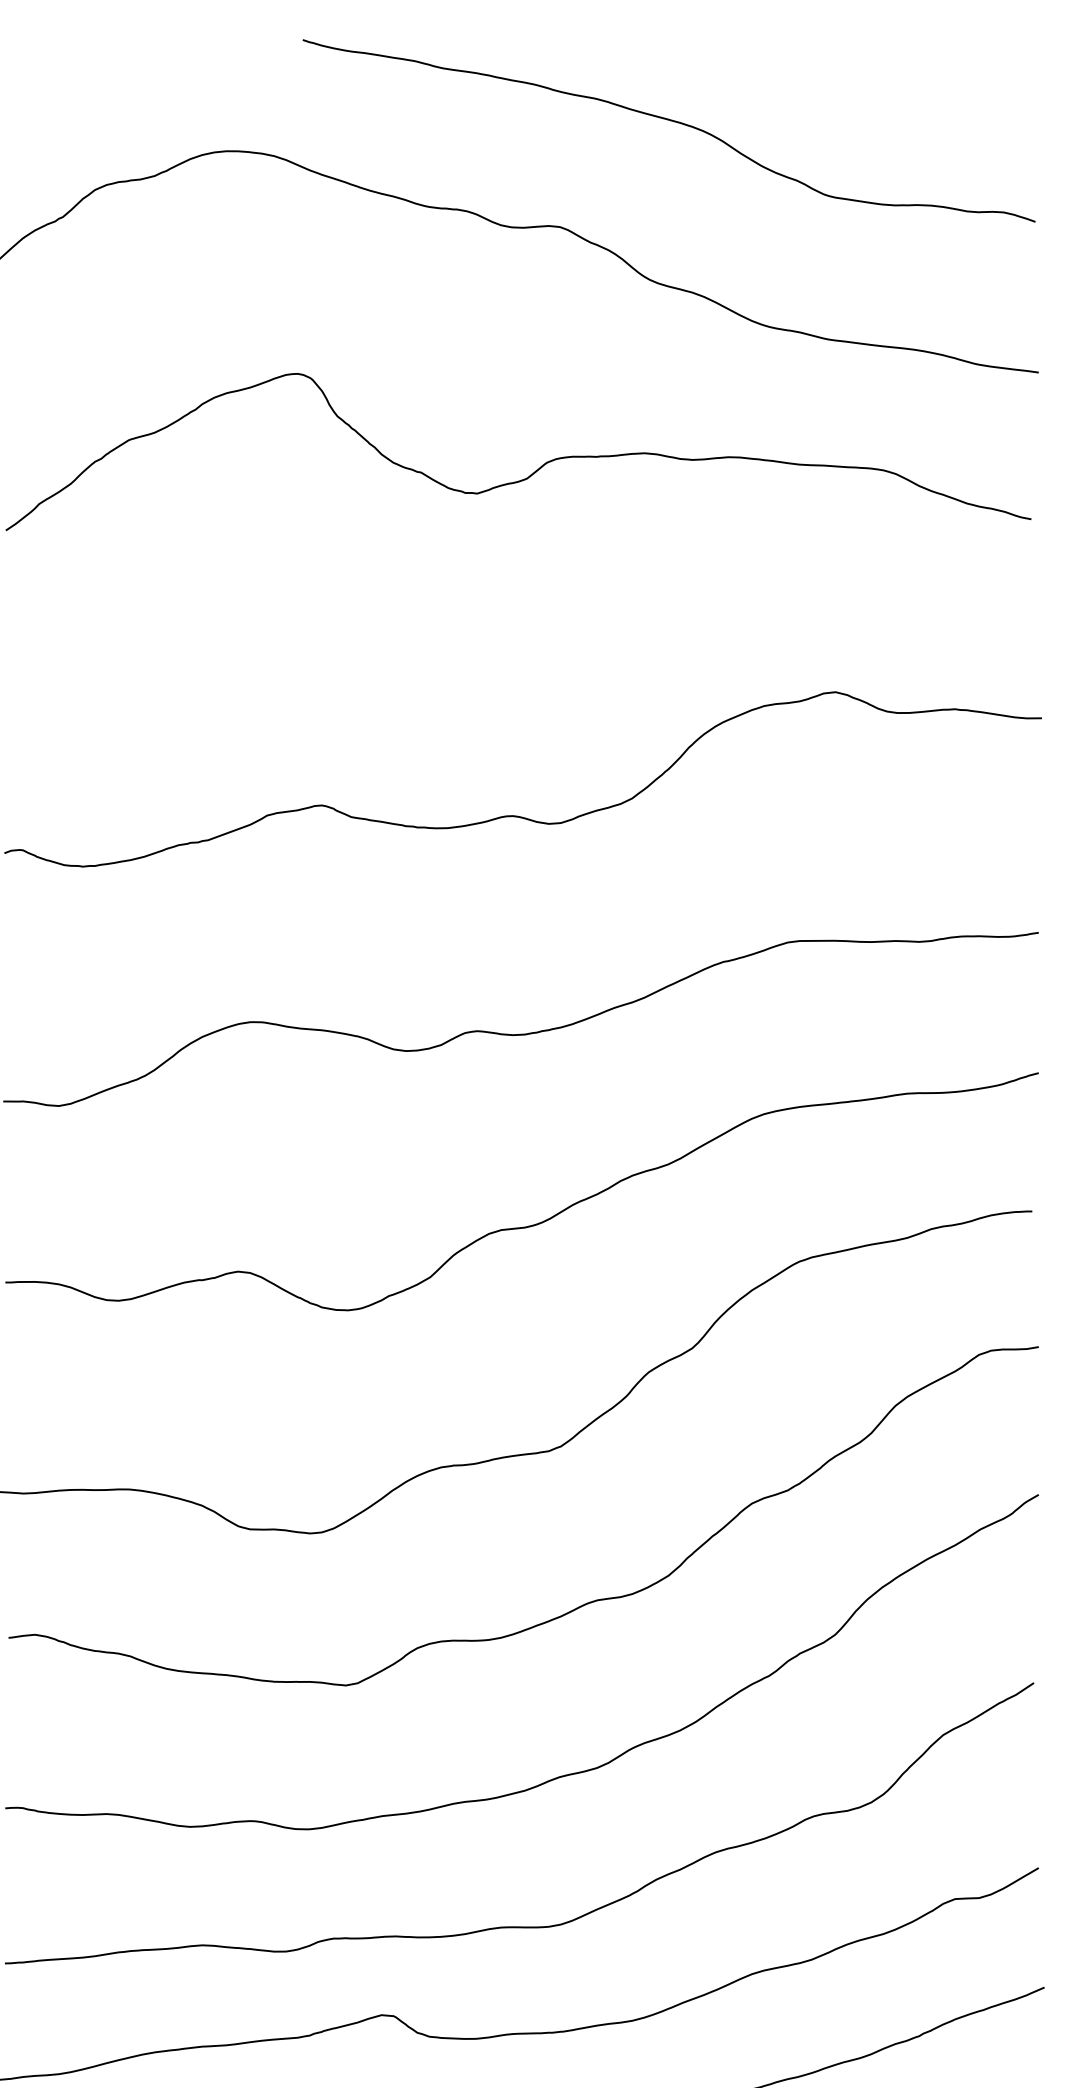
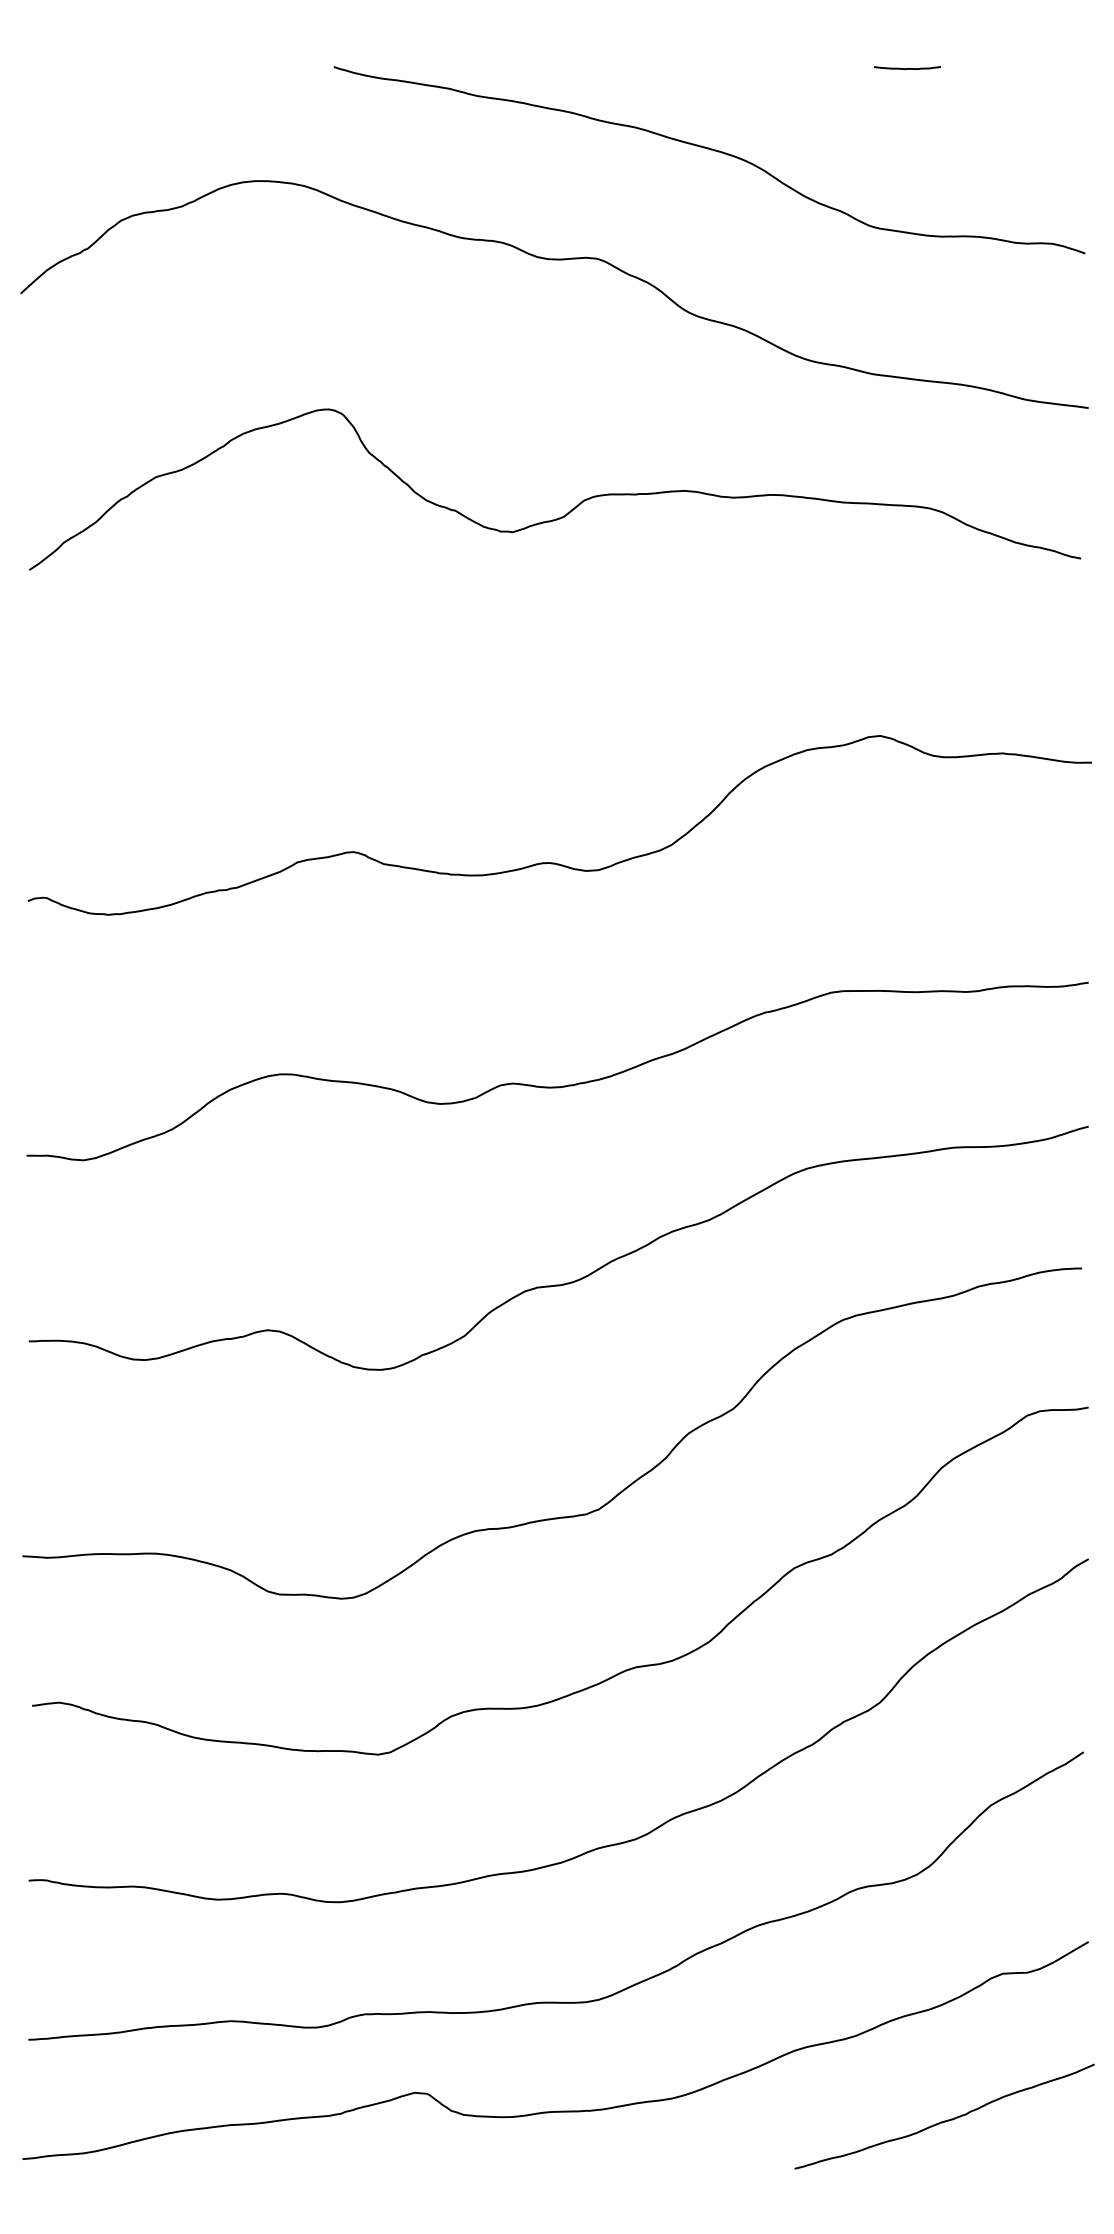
line: (861, 41) -> (906, 68), added

